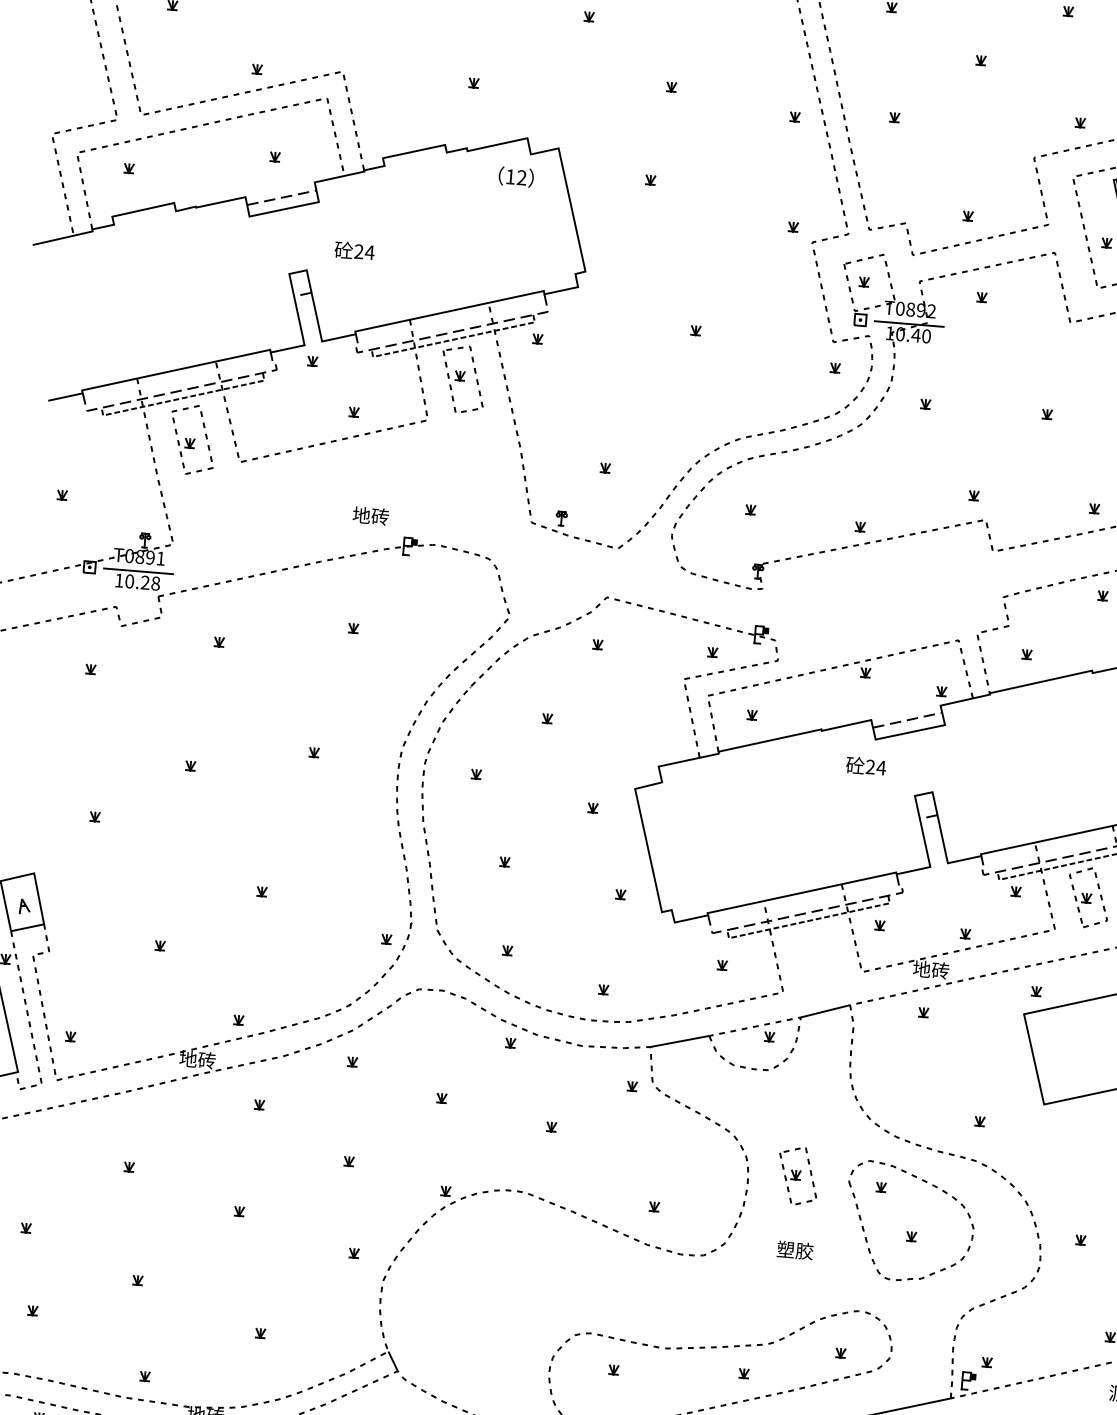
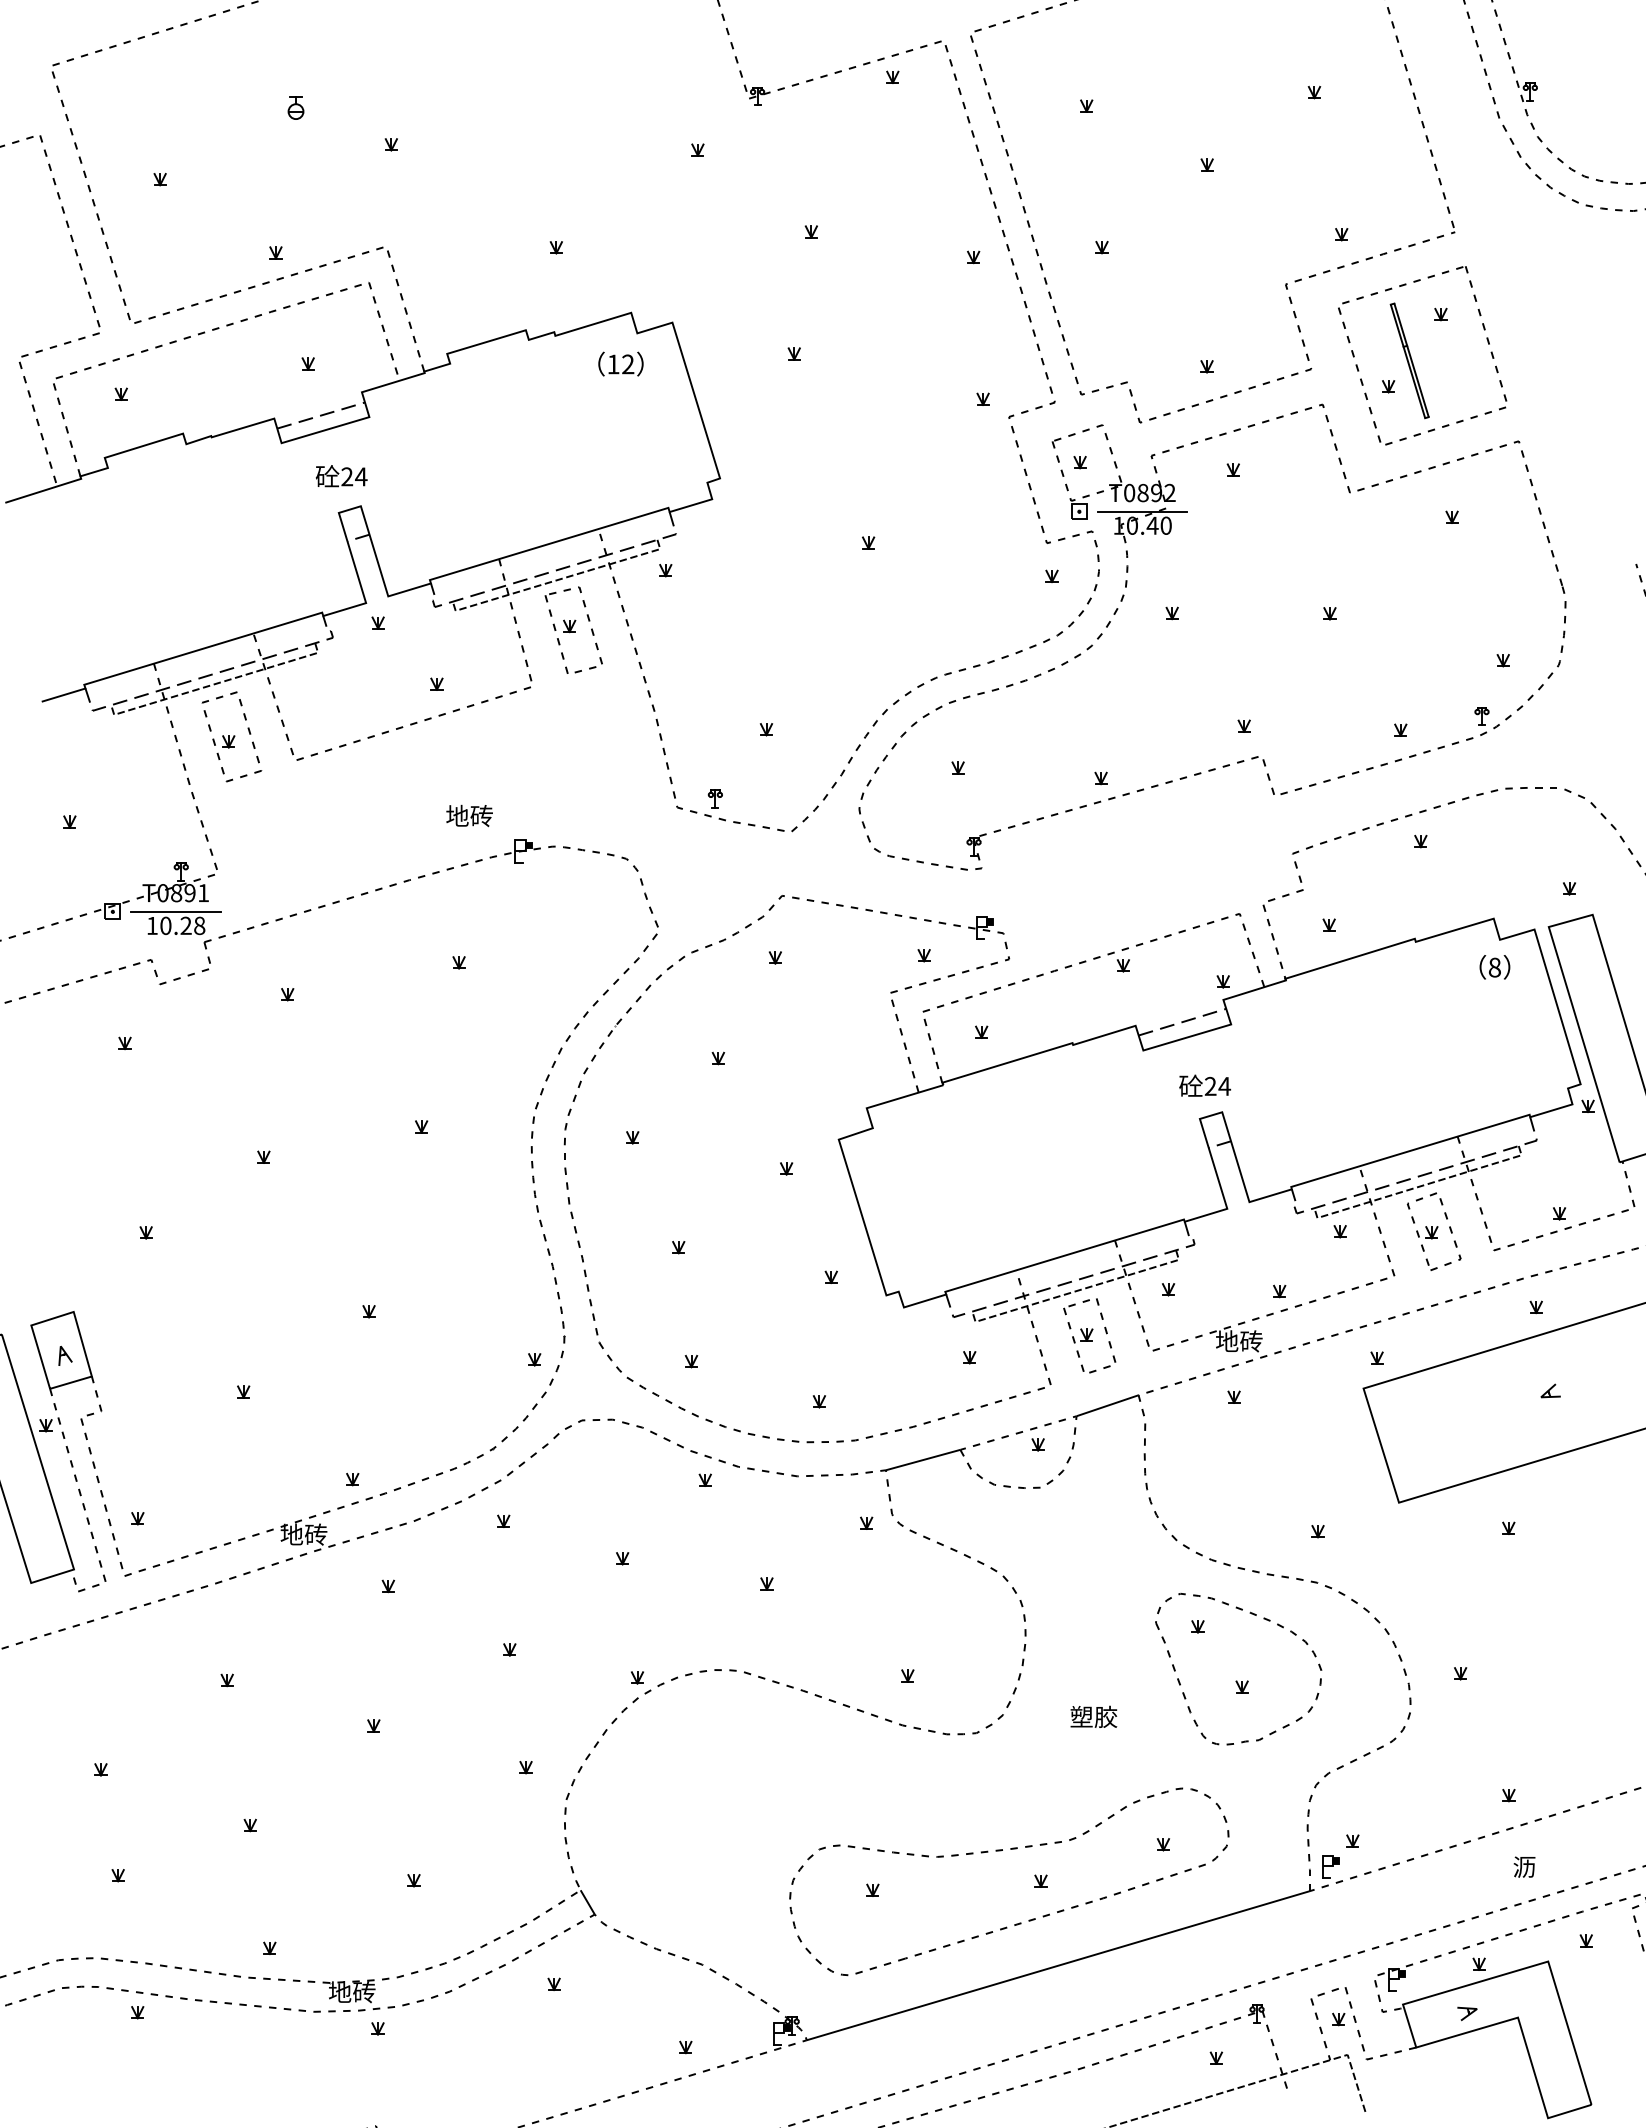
text: (354, 251) -> (341, 476), moved
text: (865, 765) -> (1204, 1085), moved
part: (797, 1175) -> (1089, 1335), moved

